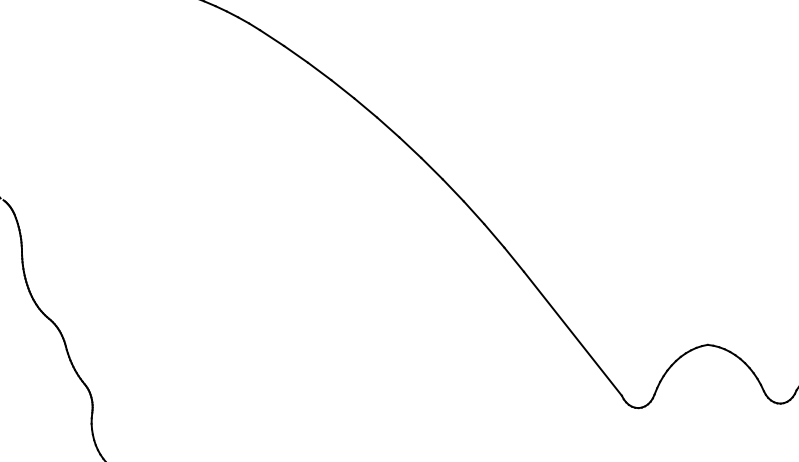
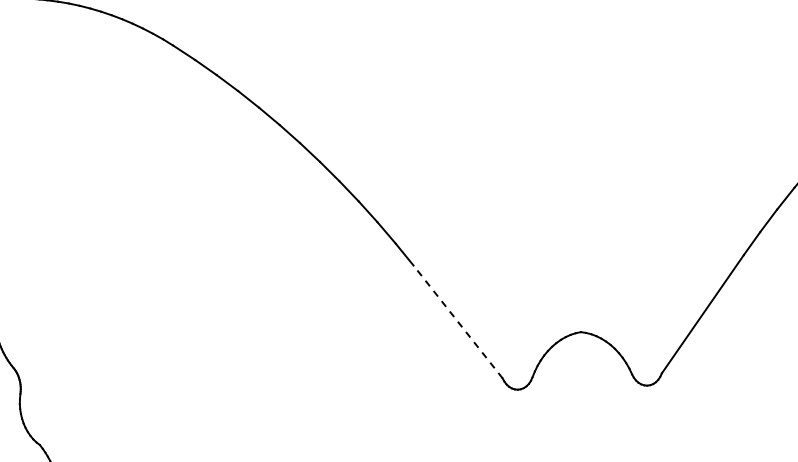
line: (573, 334) -> (458, 322), solid -> dashed

